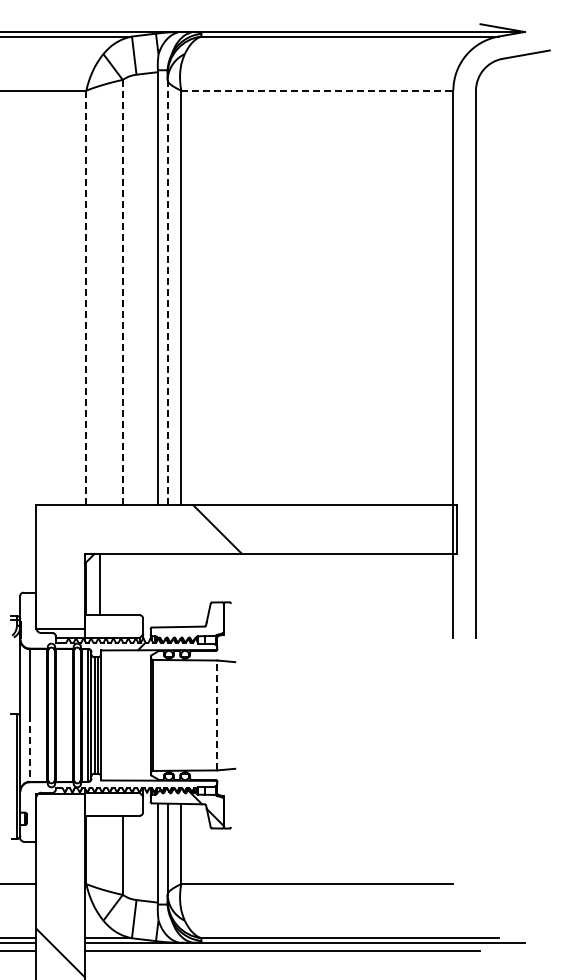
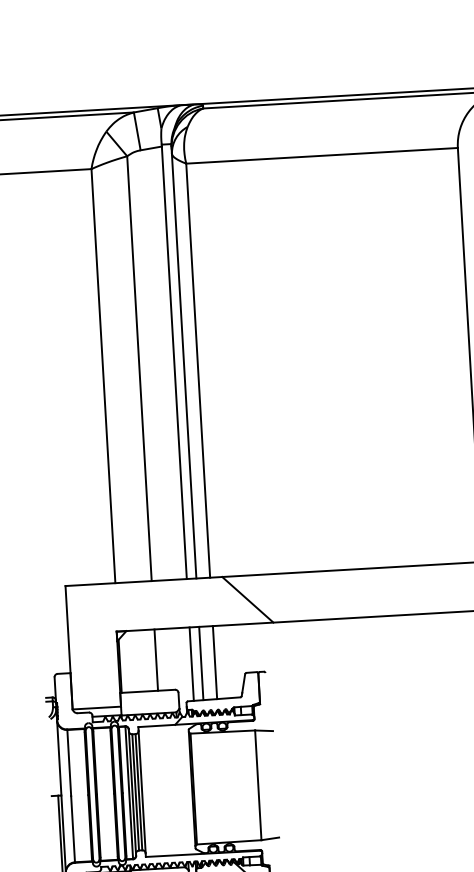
line: (317, 90) -> (322, 155), dashed -> solid
line: (122, 292) -> (139, 368), dashed -> solid
line: (167, 292) -> (184, 365), dashed -> solid
line: (86, 298) -> (103, 376), dashed -> solid
line: (99, 584) -> (155, 660), moved
line: (157, 590) -> (191, 664), added
line: (167, 590) -> (201, 663), added
line: (181, 590) -> (215, 662), added
line: (217, 715) -> (258, 785), dashed -> solid
line: (30, 749) -> (73, 830), dashed -> solid

